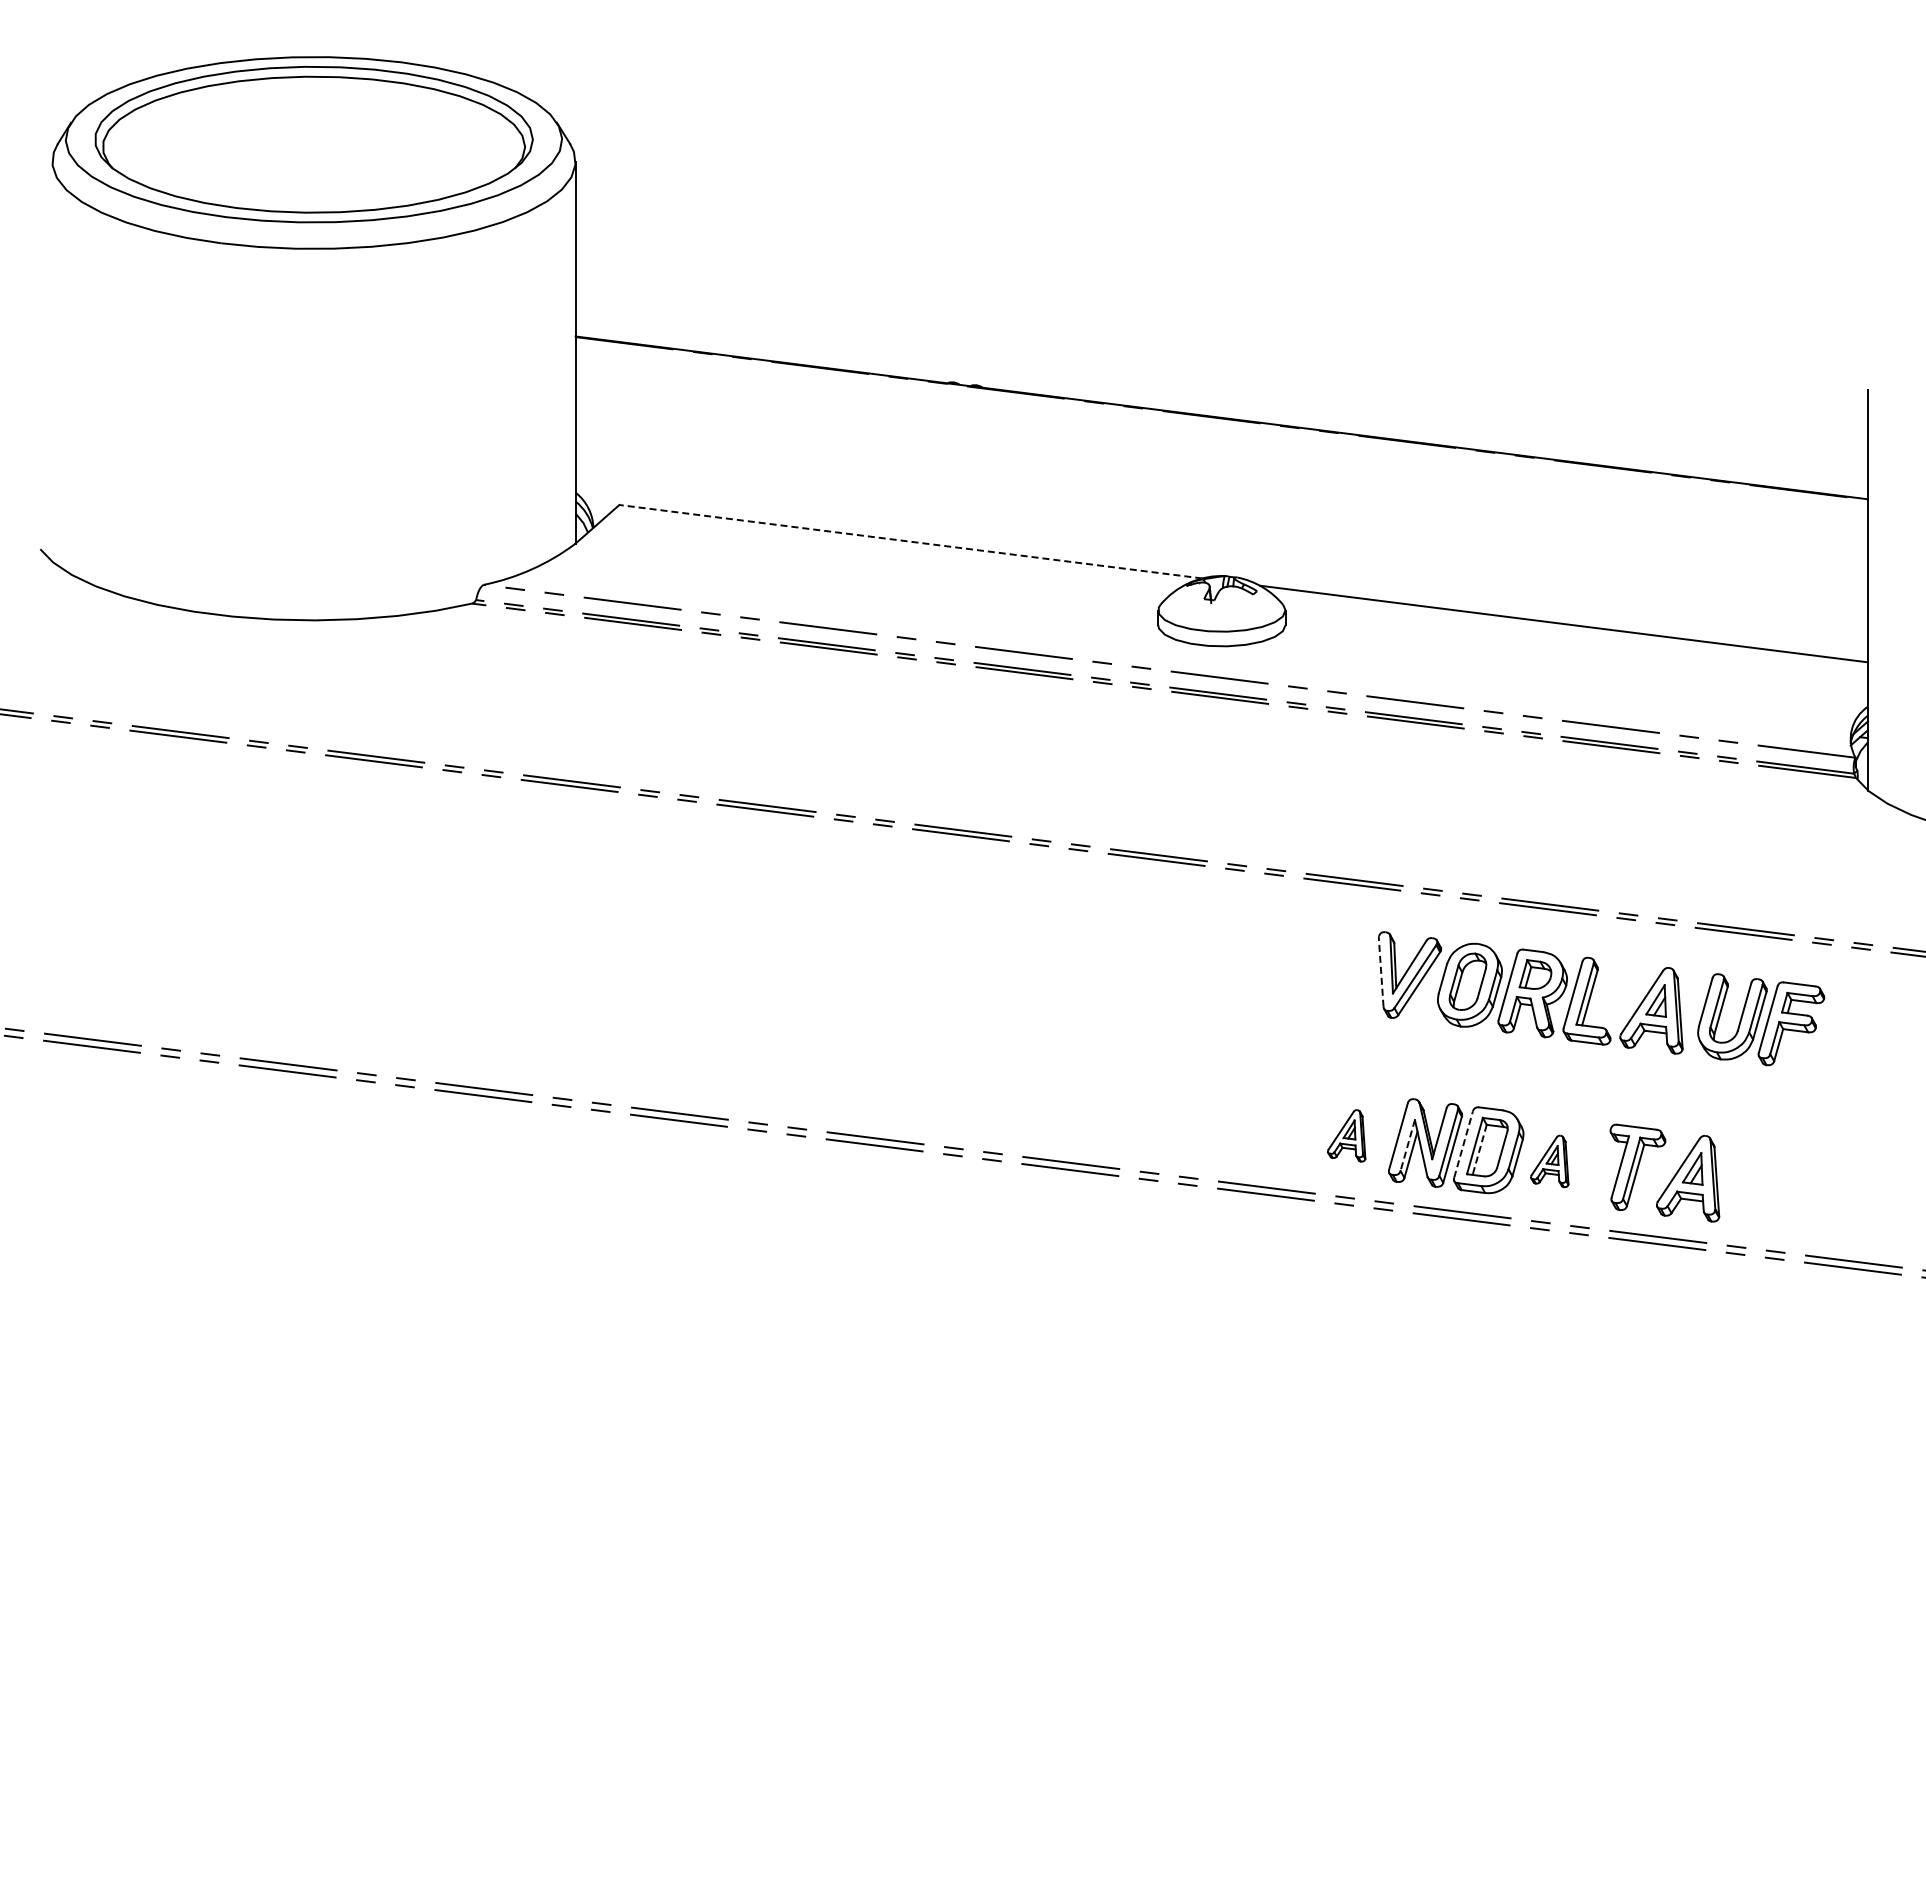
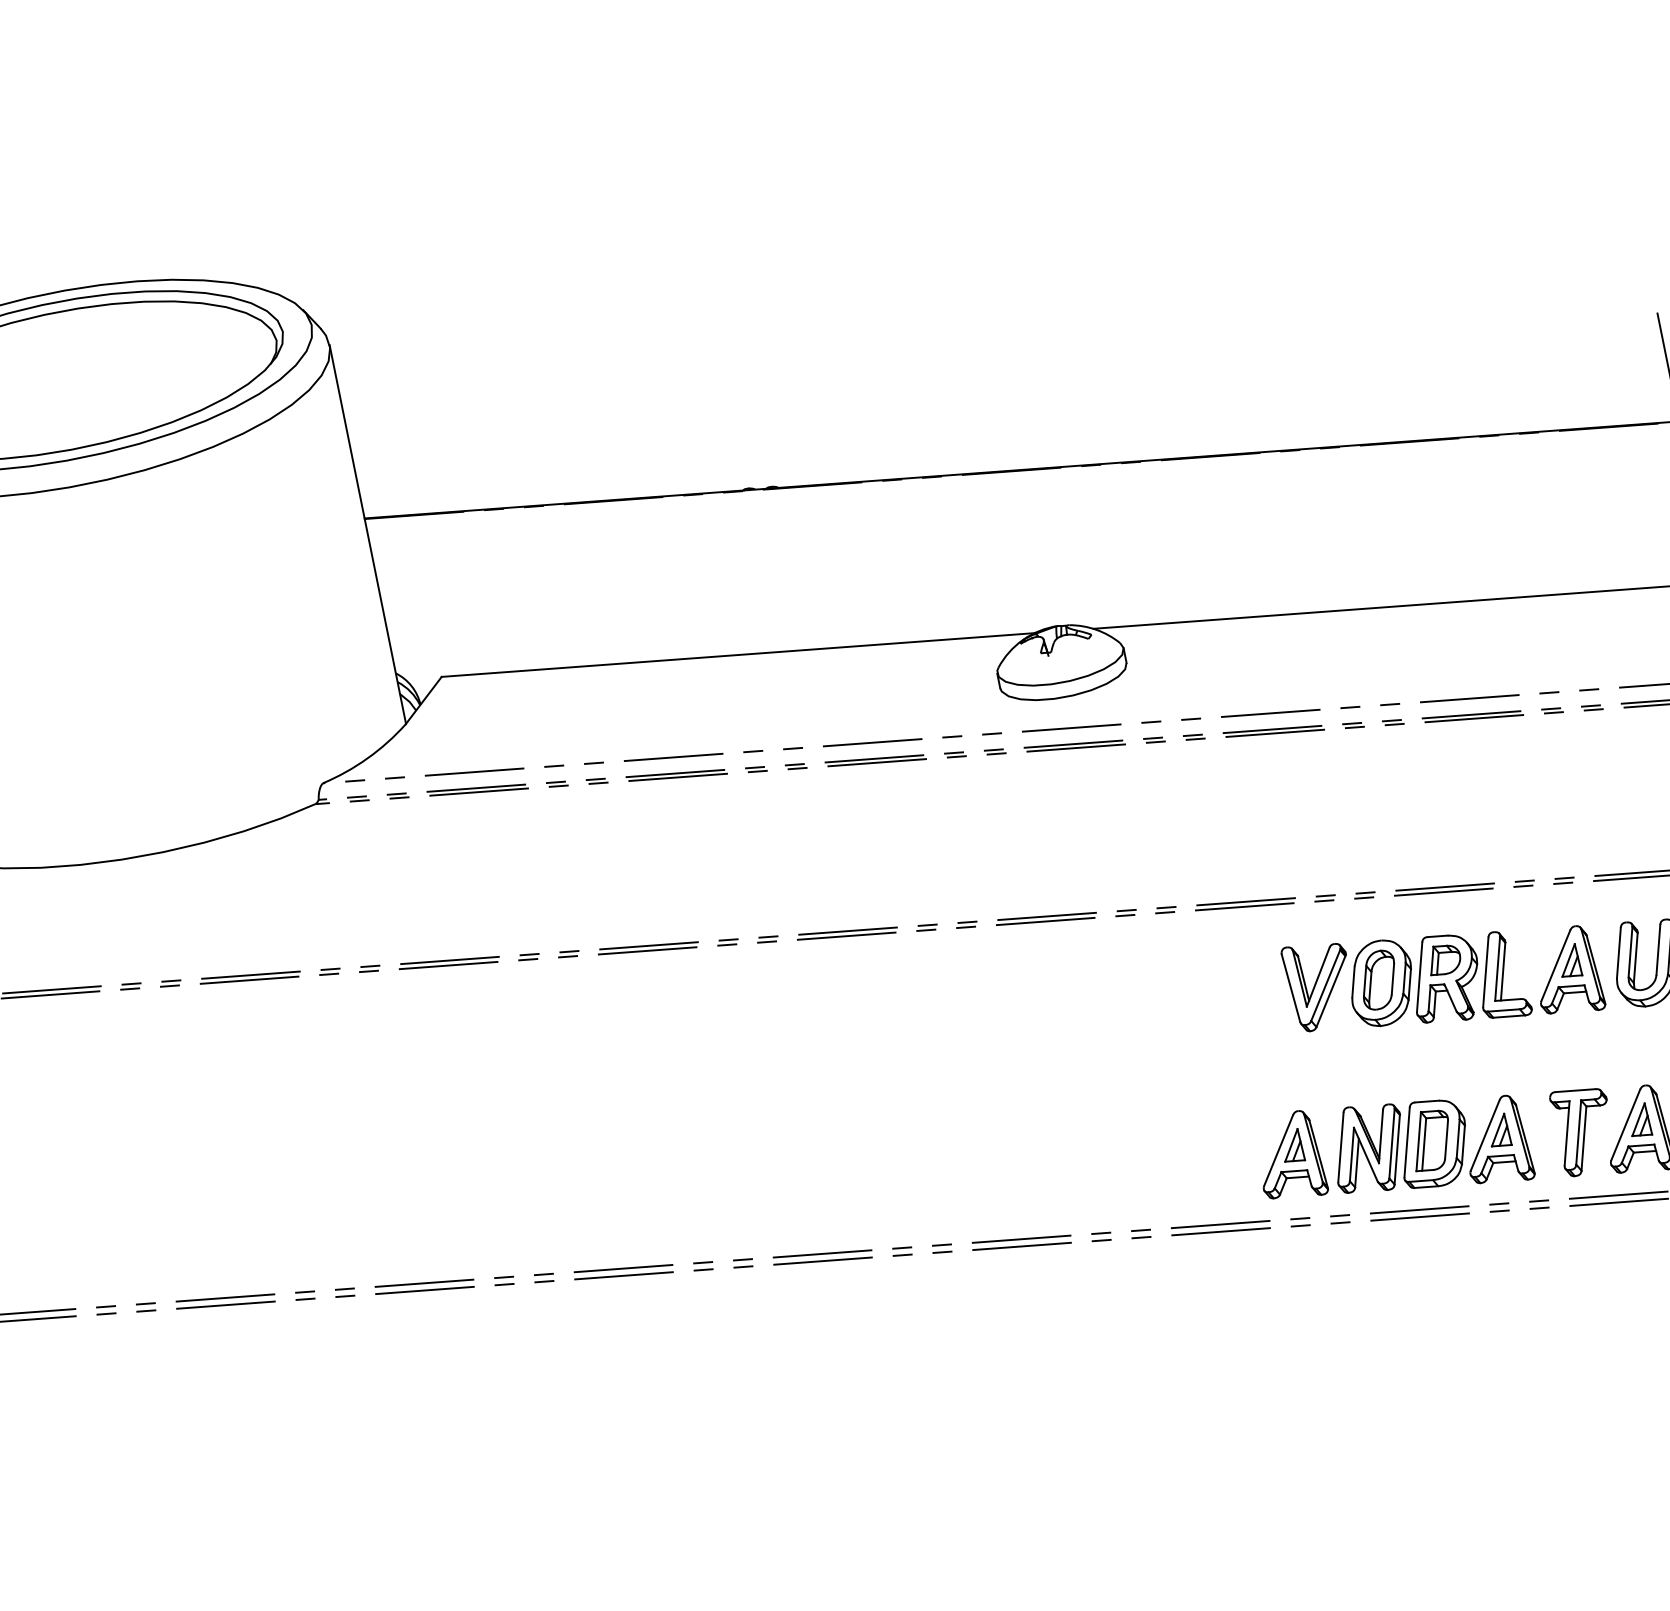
line: (910, 541) -> (737, 654), dashed -> solid
line: (1381, 971) -> (1291, 987), dashed -> solid
part: (1346, 1135) -> (1289, 1156), size x1.67
line: (1463, 1144) -> (1407, 1142), dashed -> solid
line: (1407, 1145) -> (1351, 1154), dashed -> solid
line: (1479, 1150) -> (1424, 1145), dashed -> solid
part: (1549, 1161) -> (1495, 1142), size x1.67

